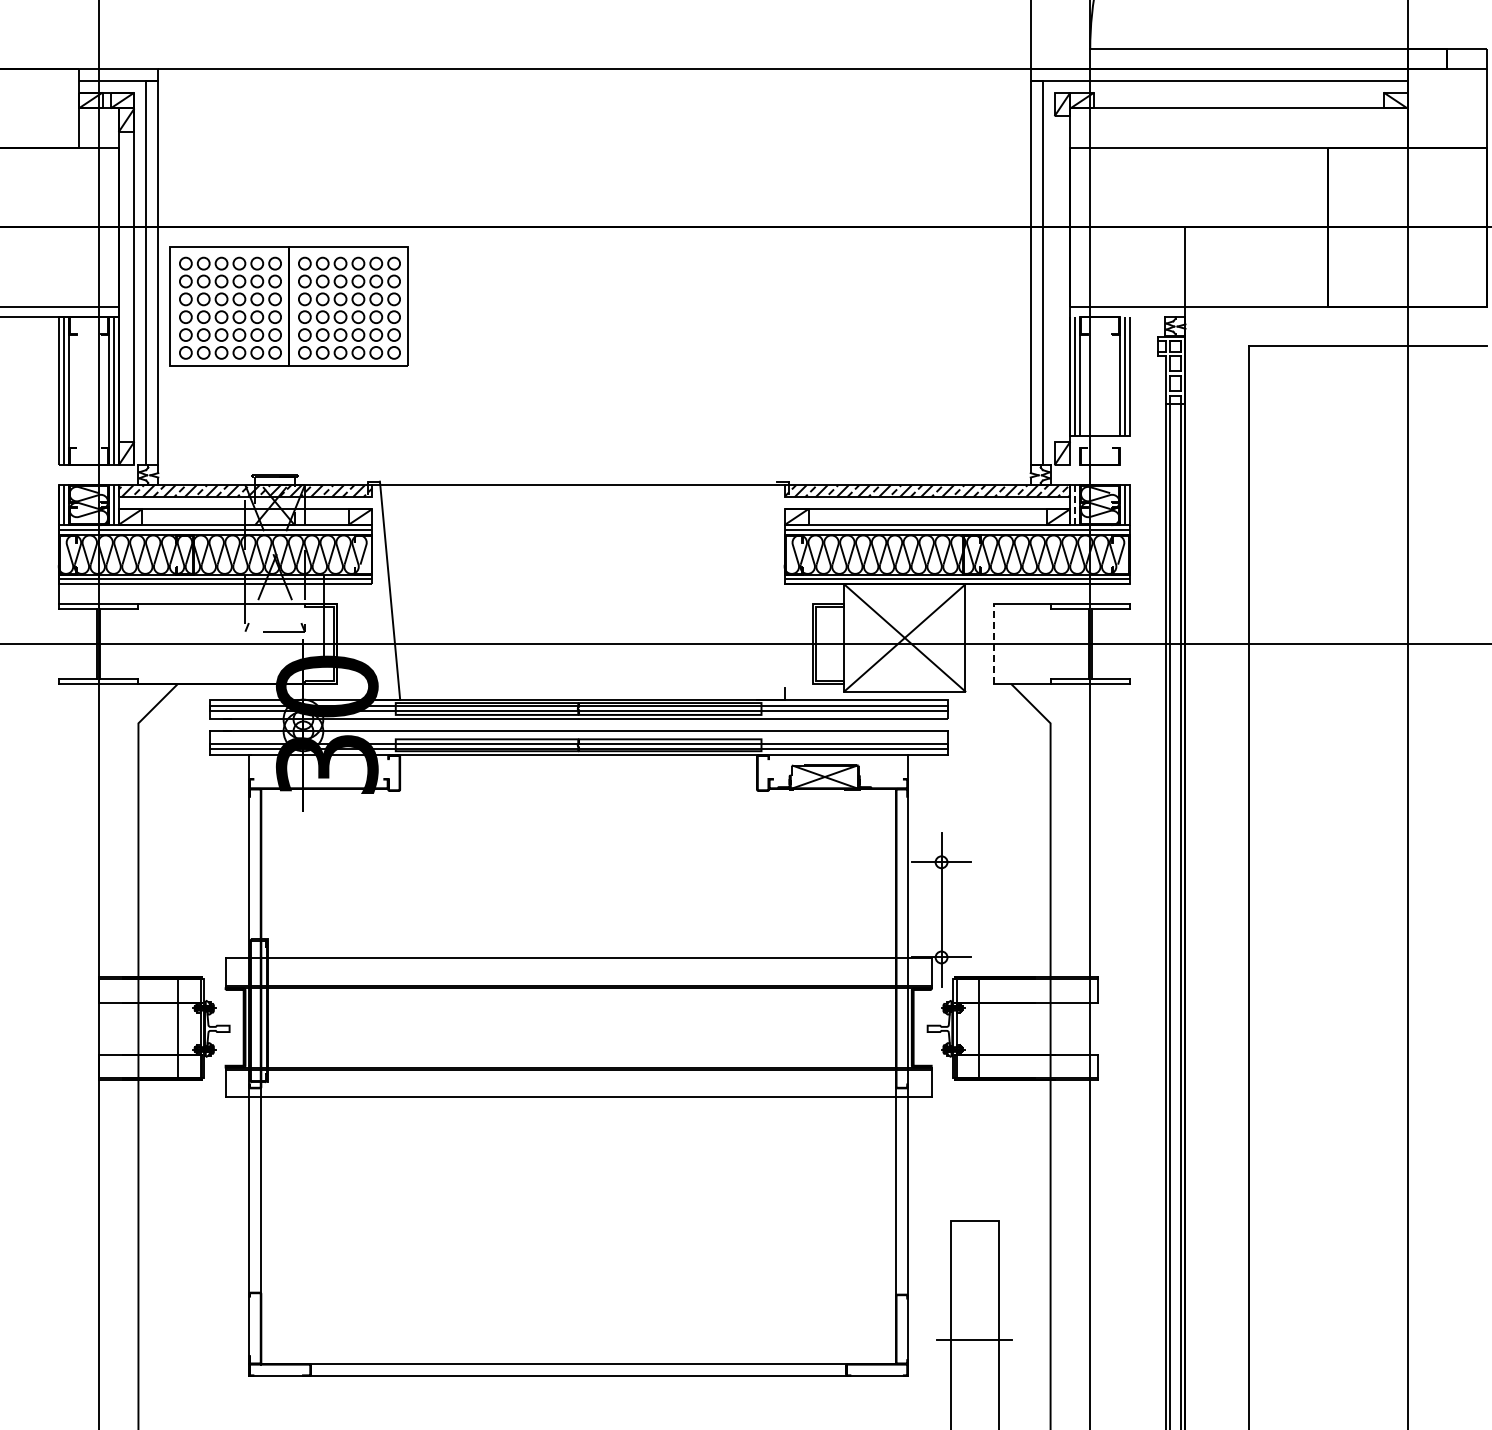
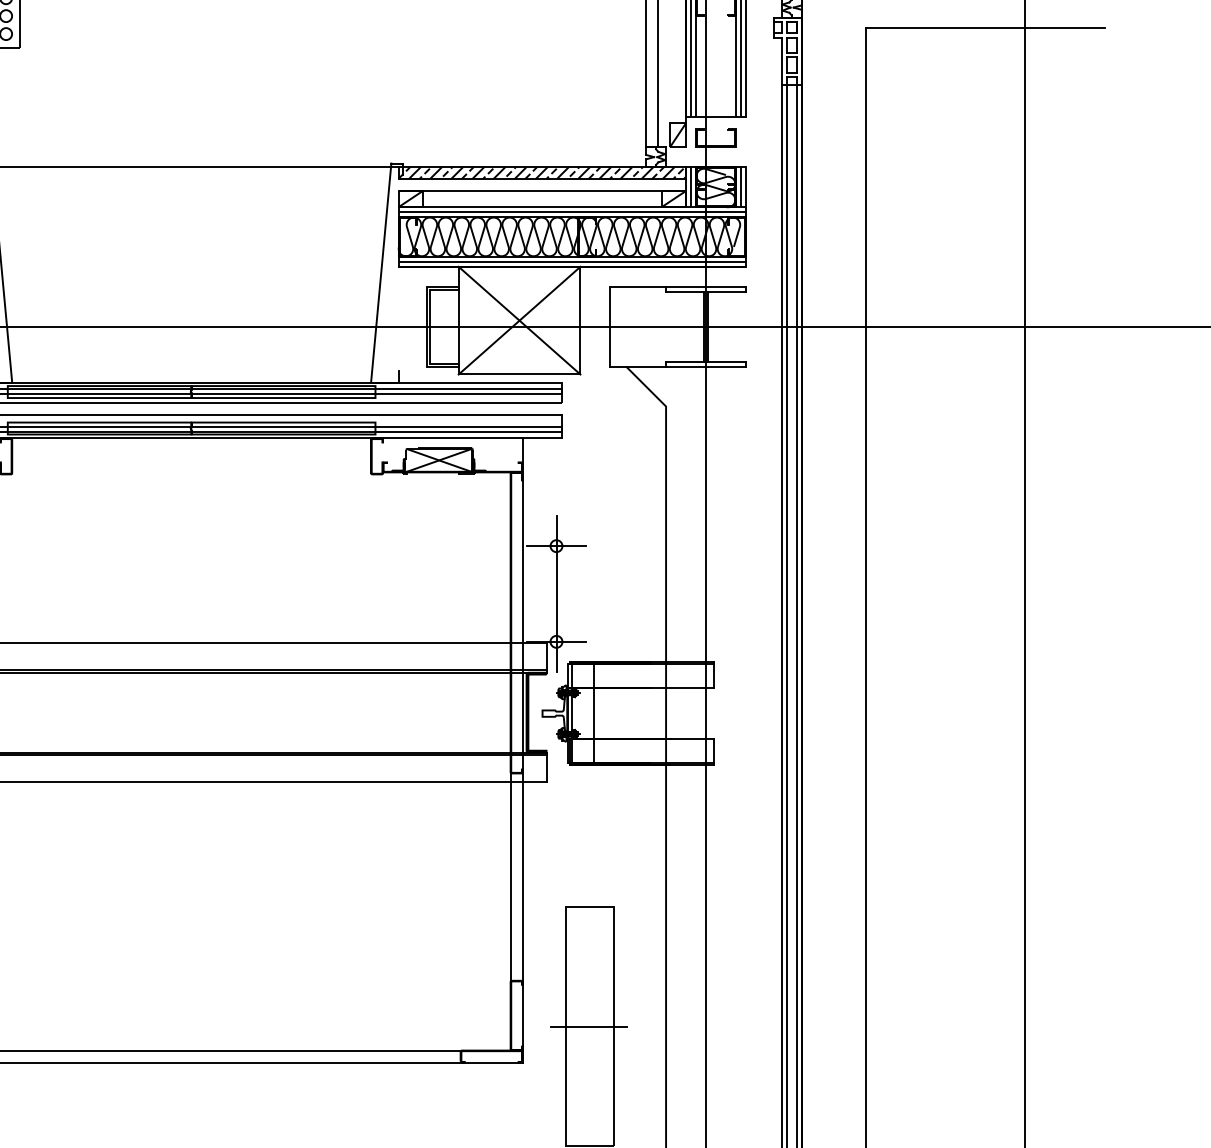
line: (1075, 505) -> (691, 187), dashed -> solid
line: (767, 590) -> (381, 272), added
line: (994, 644) -> (609, 327), dashed -> solid

